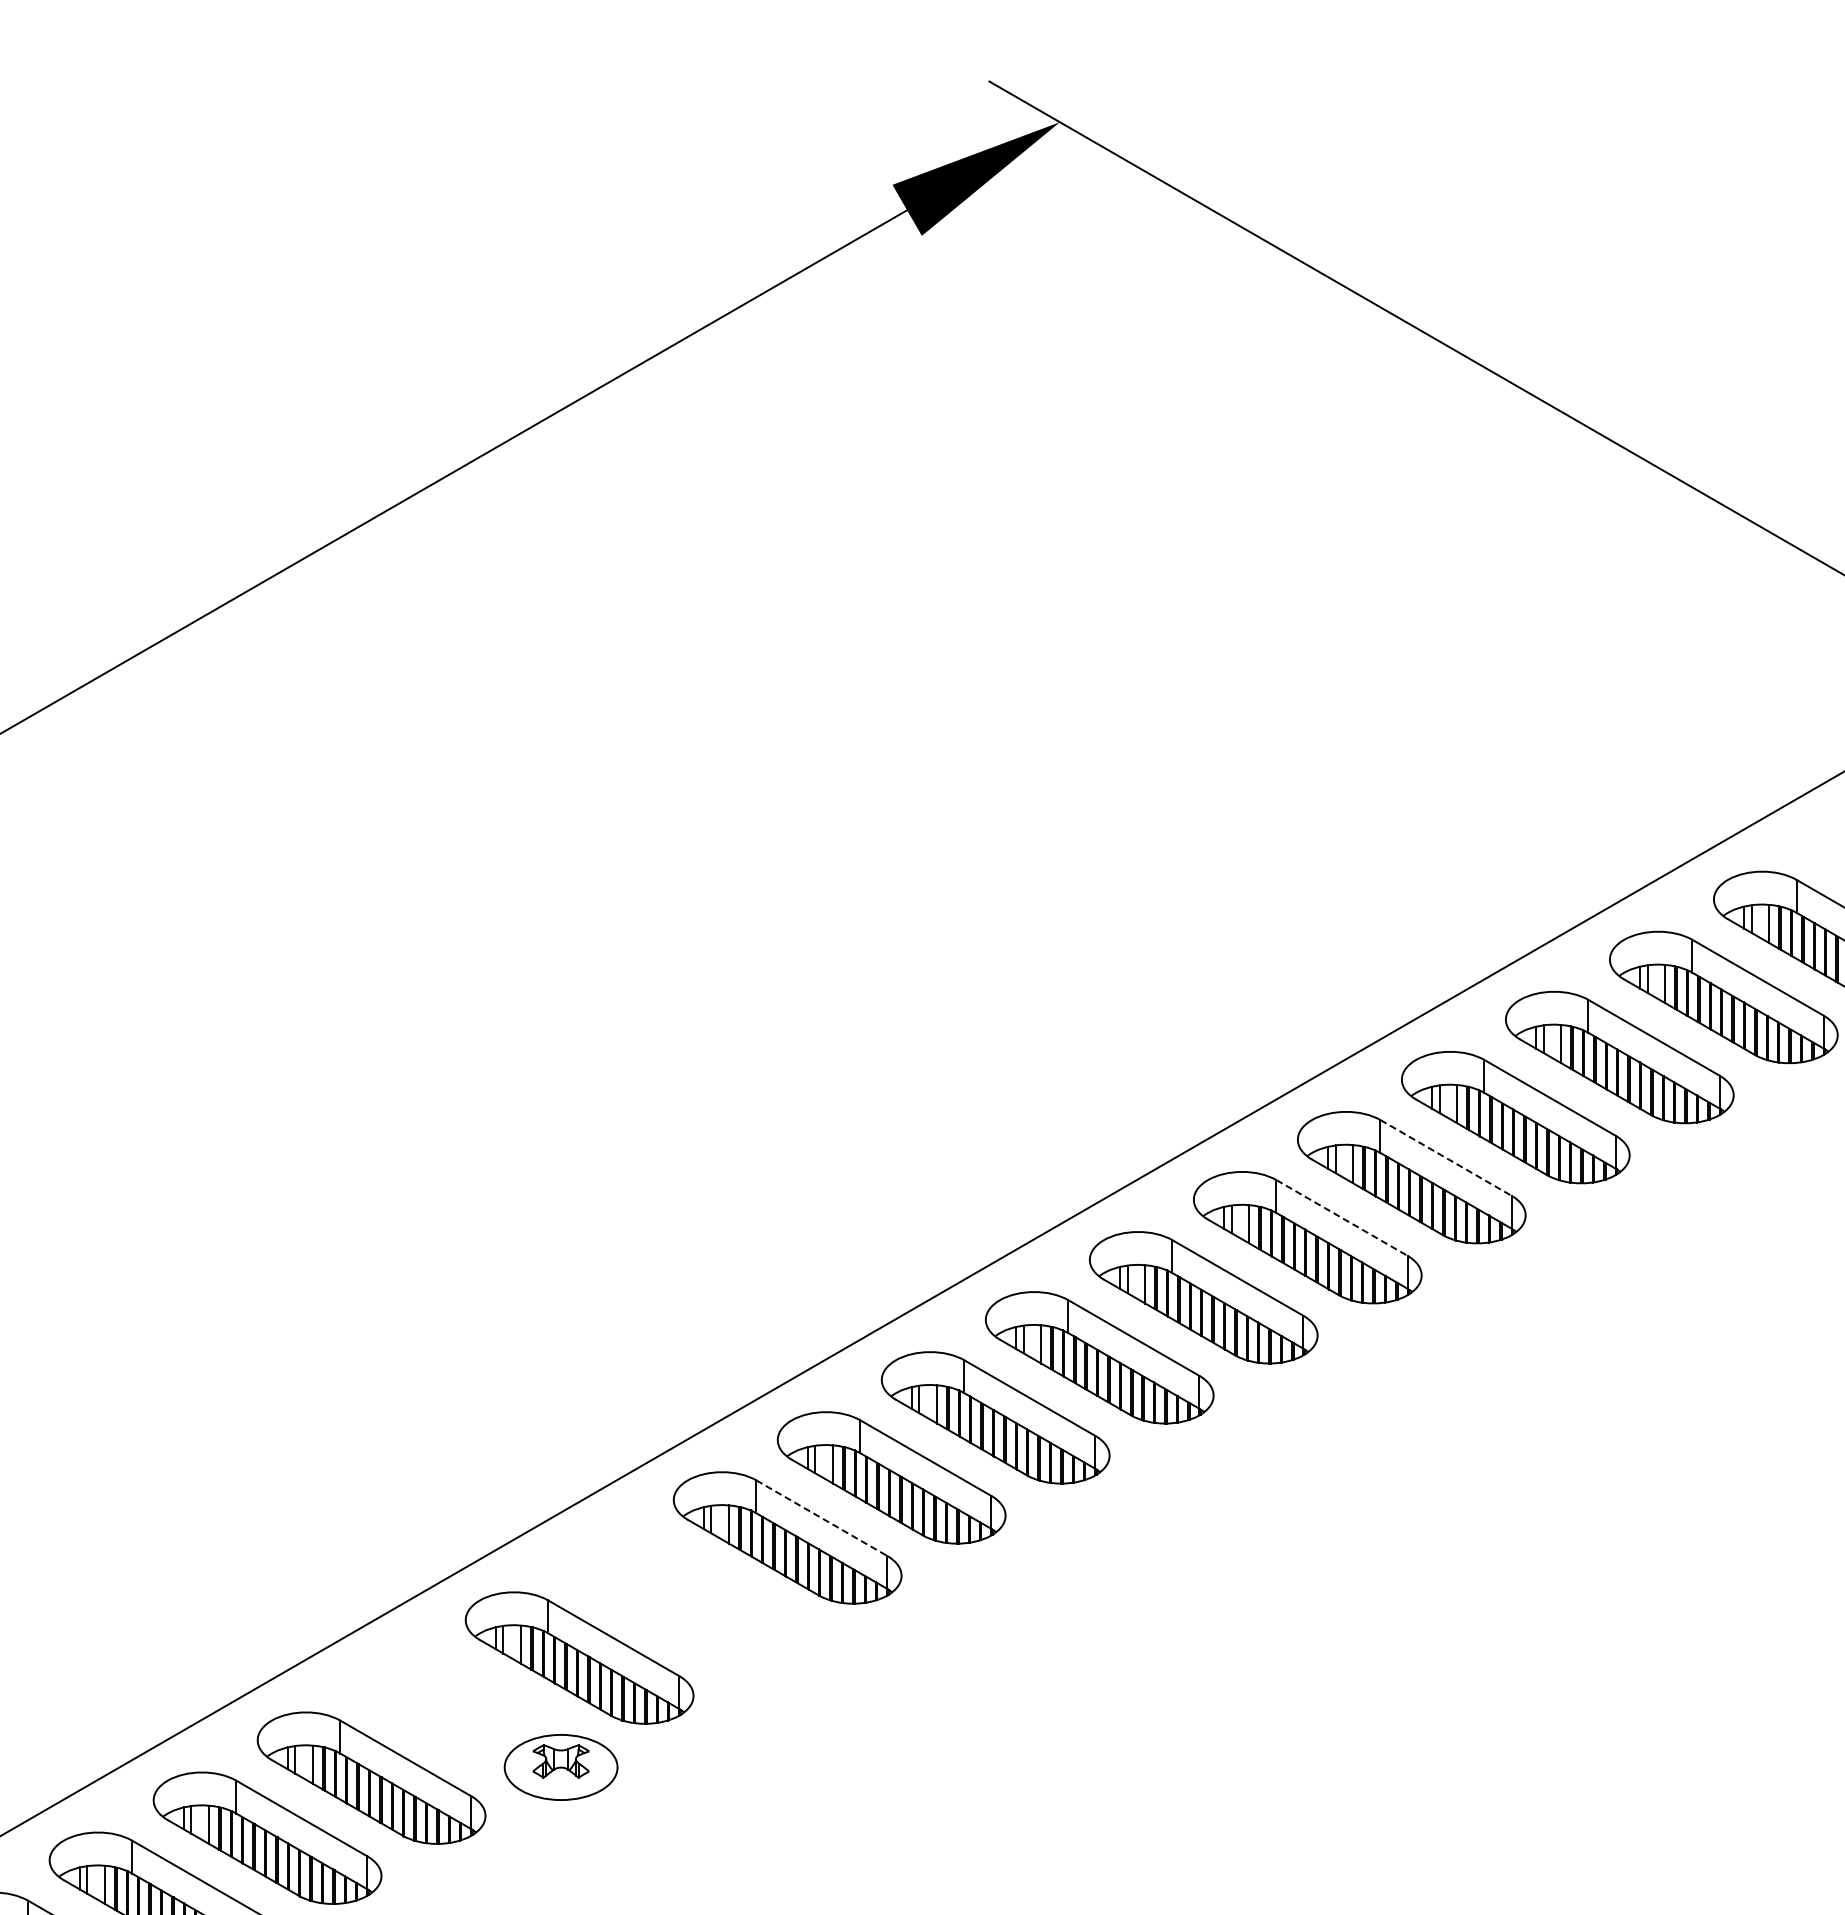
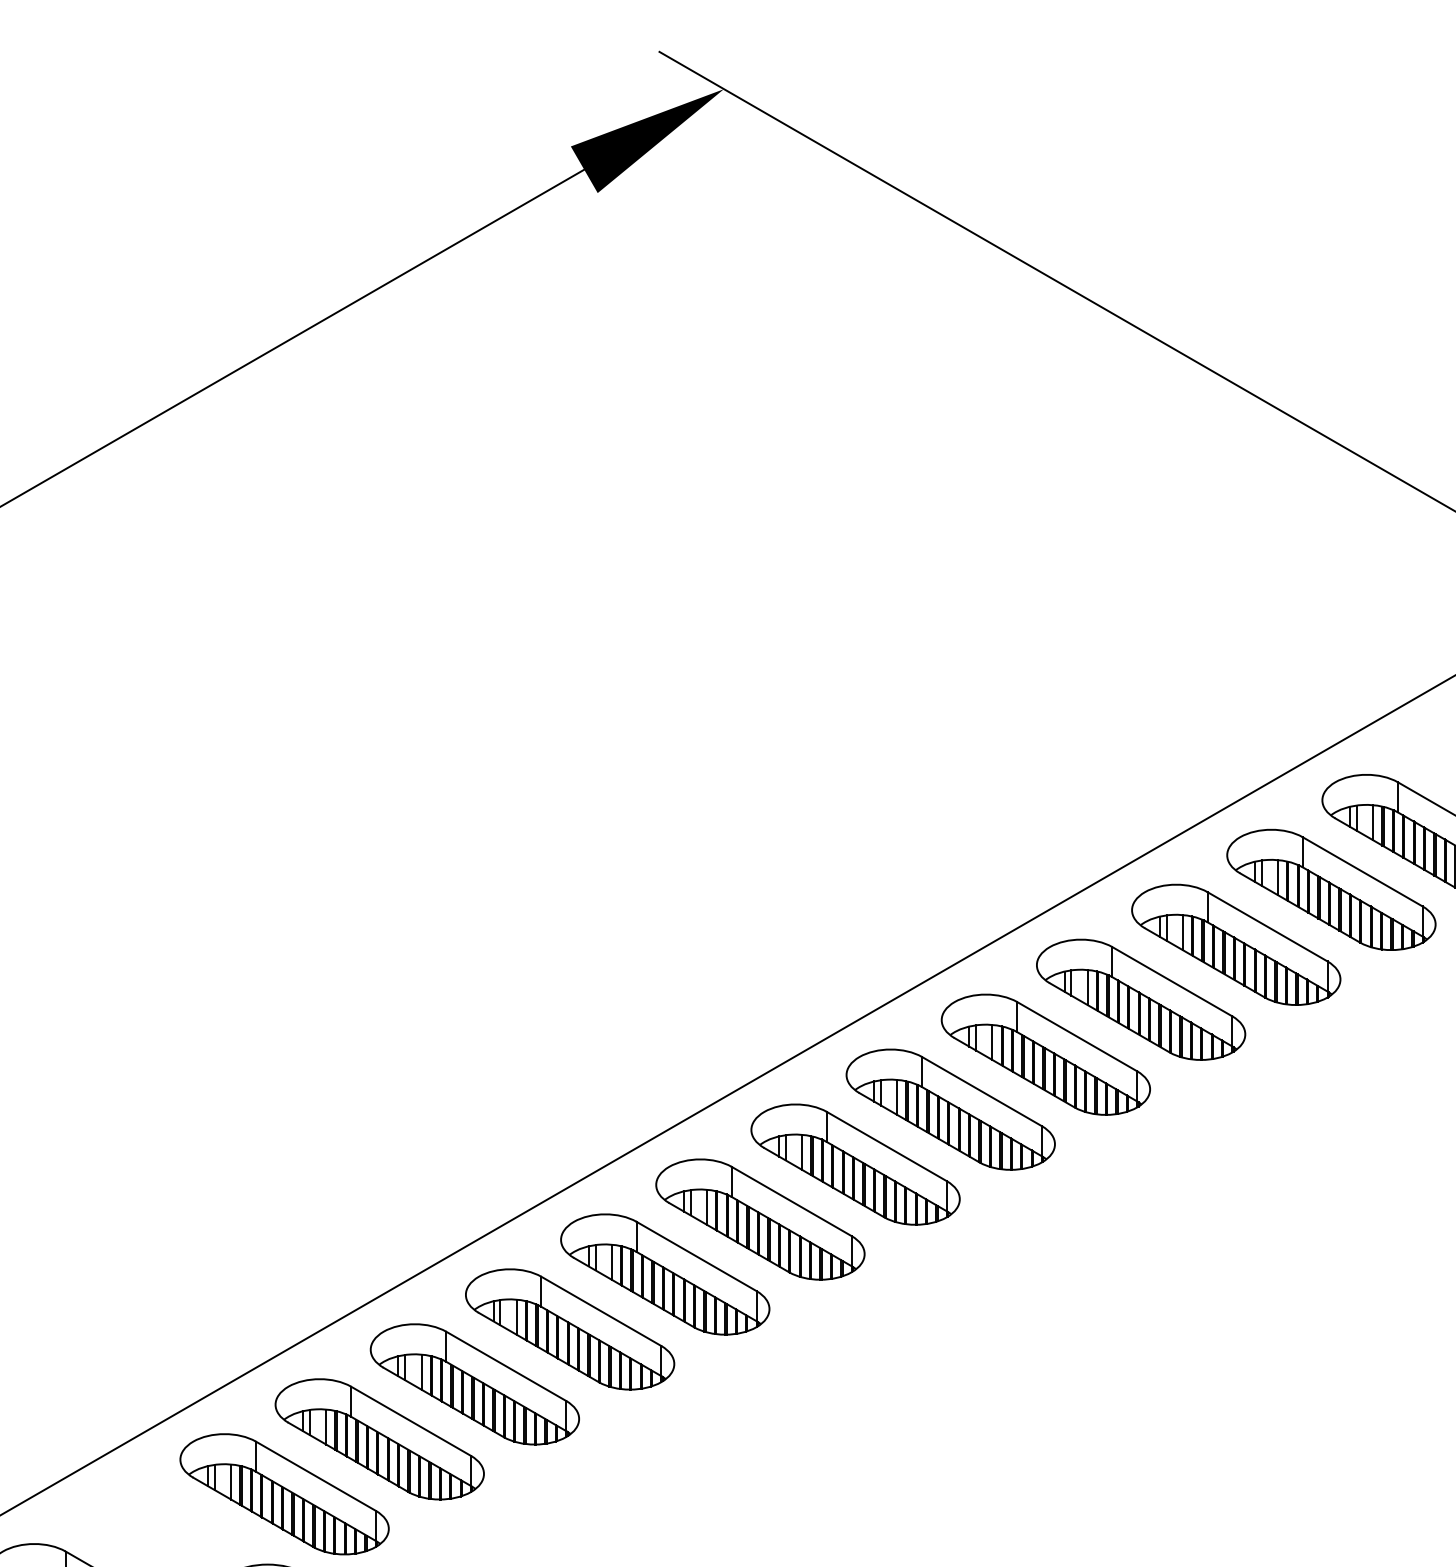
line: (1445, 1157) -> (1076, 1036), dashed -> solid
line: (1341, 1217) -> (981, 1091), dashed -> solid
line: (821, 1518) -> (505, 1366), dashed -> solid
part: (683, 1597) -> (379, 1438), added

